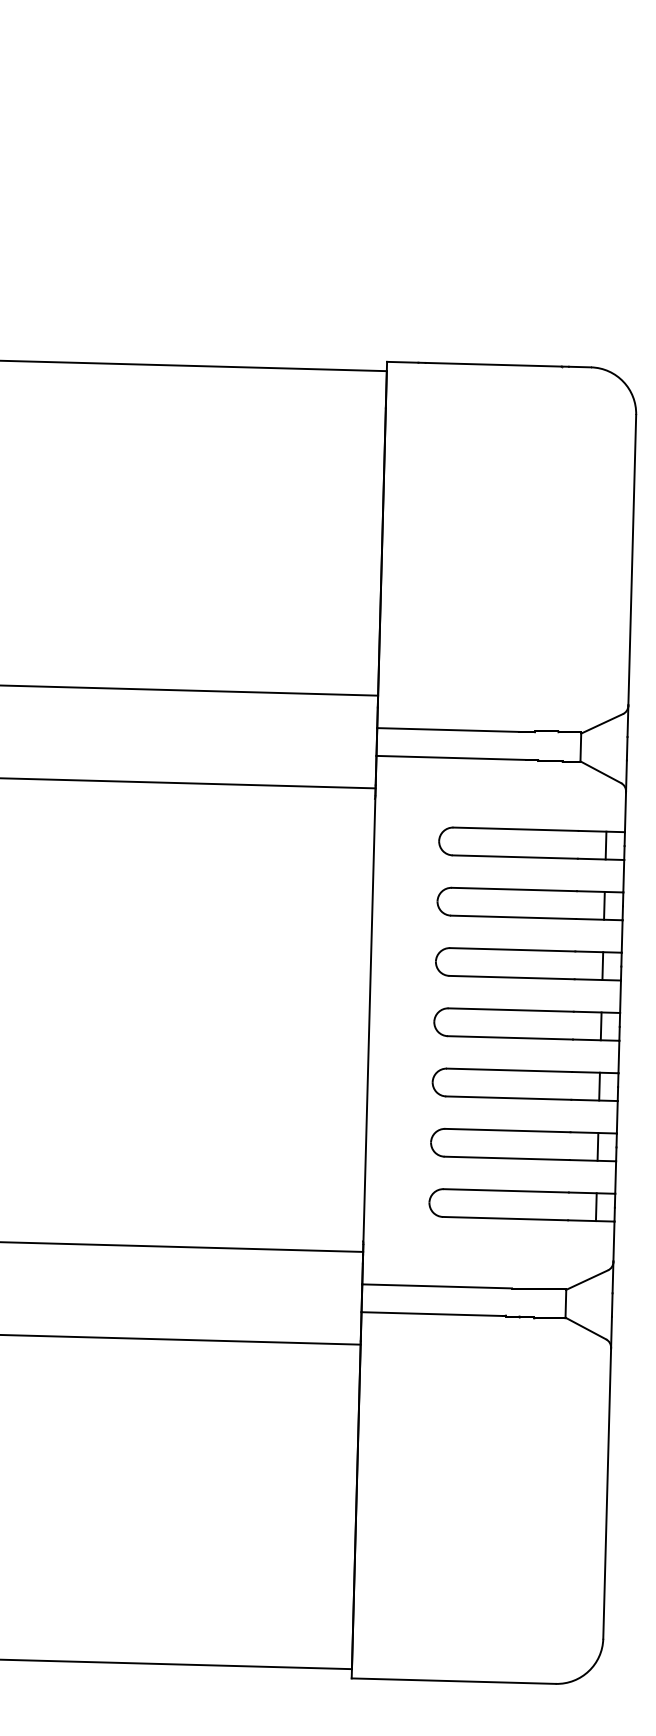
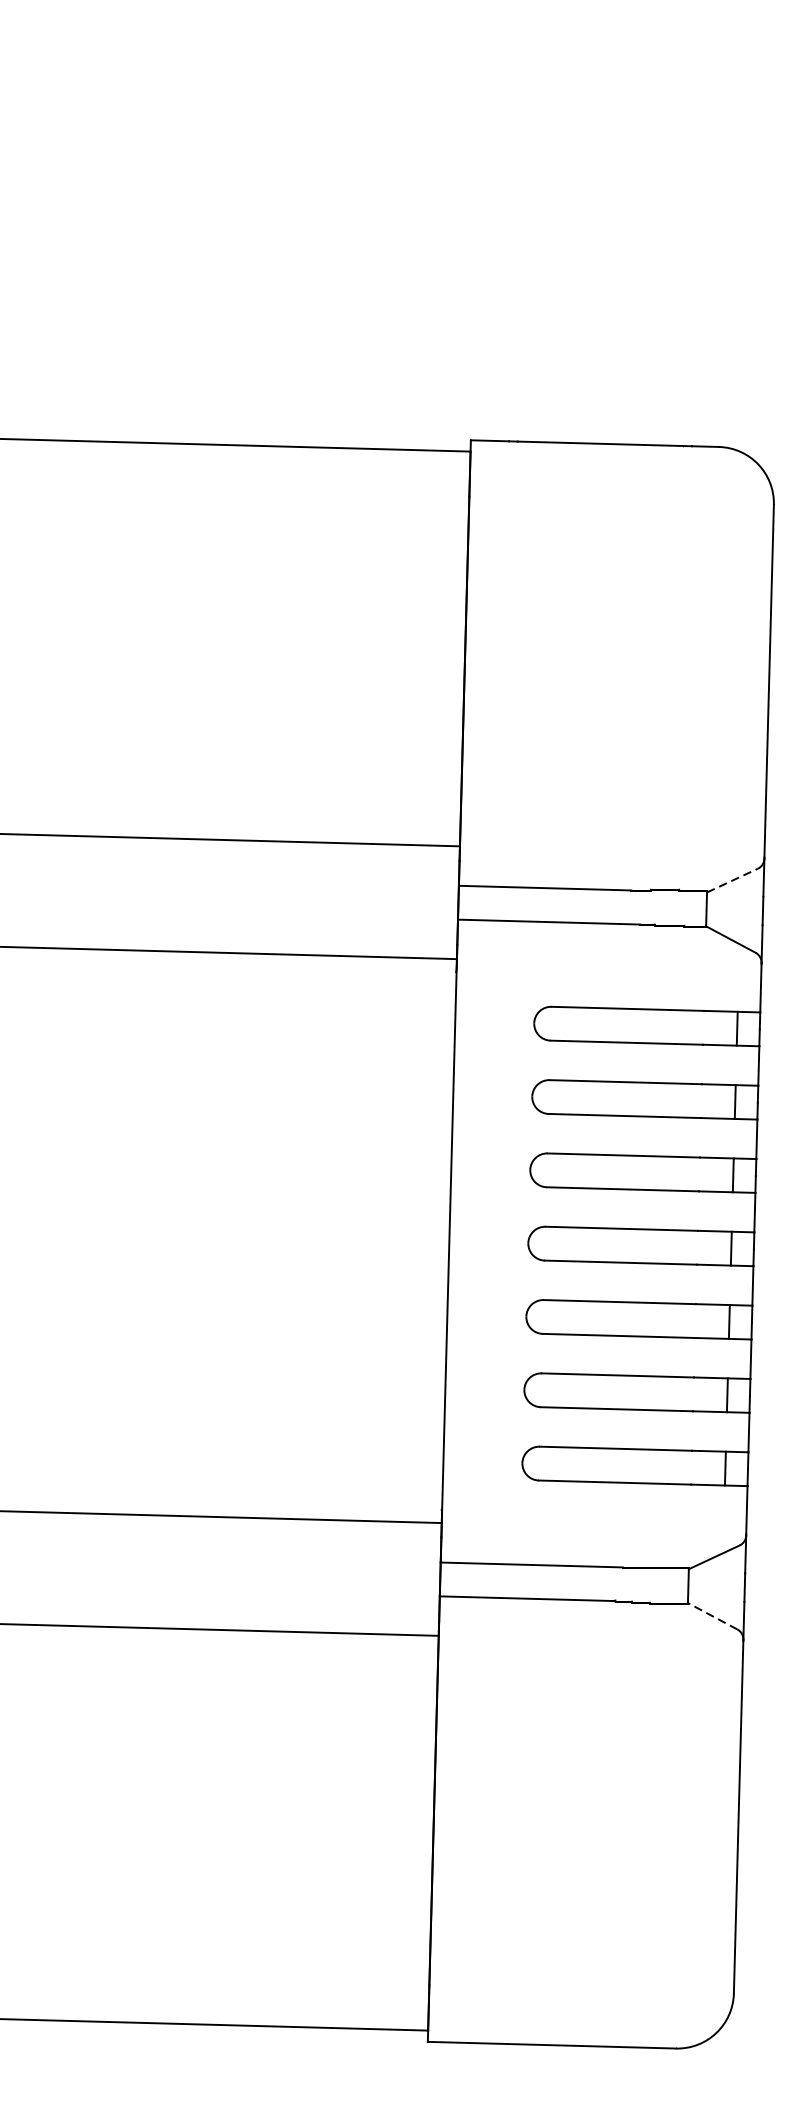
line: (602, 723) -> (732, 880), solid -> dashed
line: (585, 1328) -> (712, 1616), solid -> dashed

